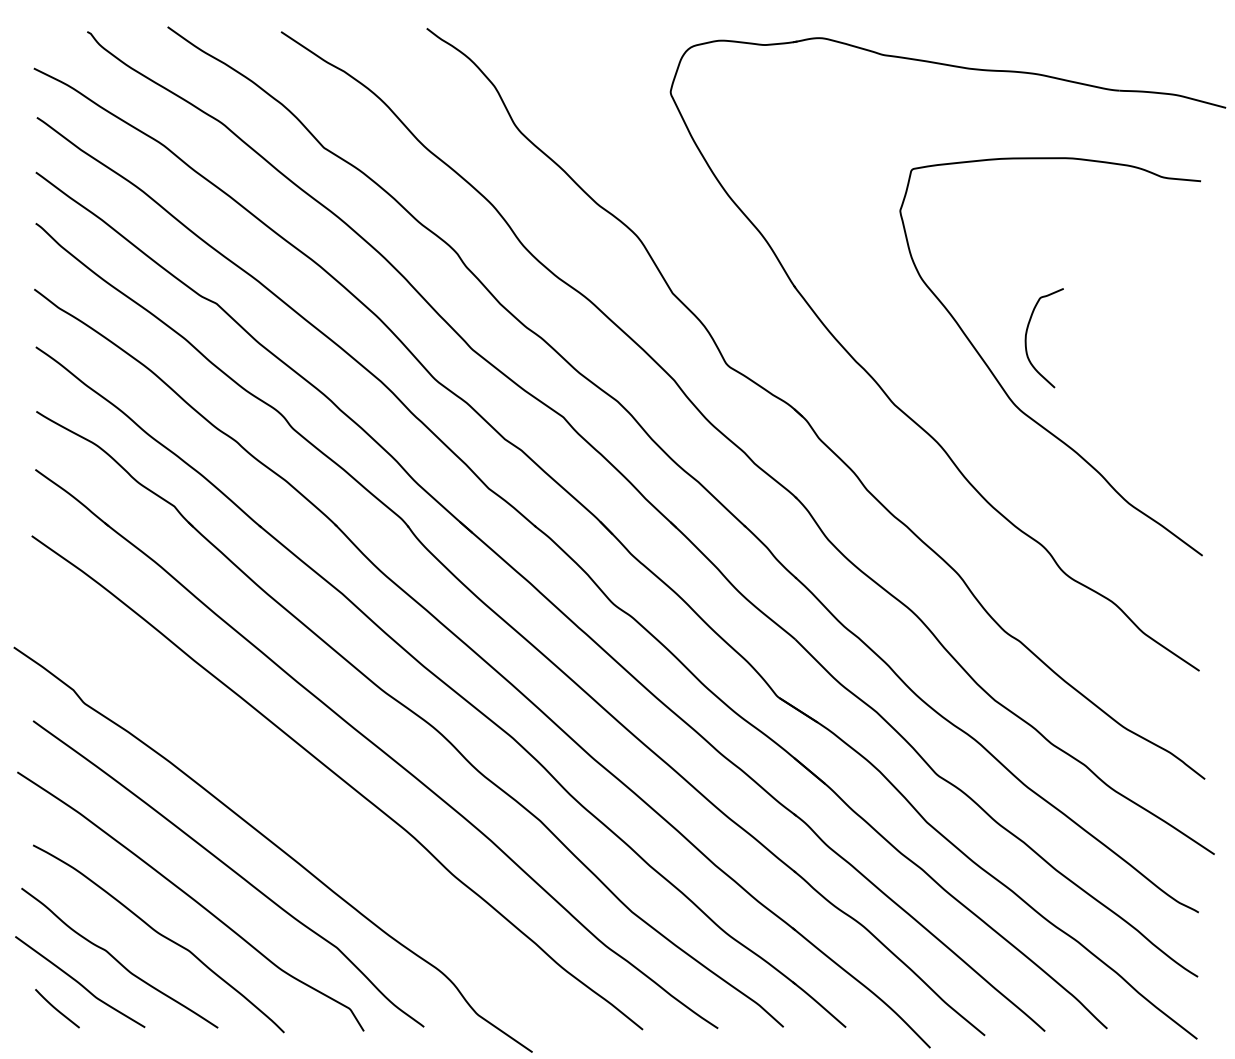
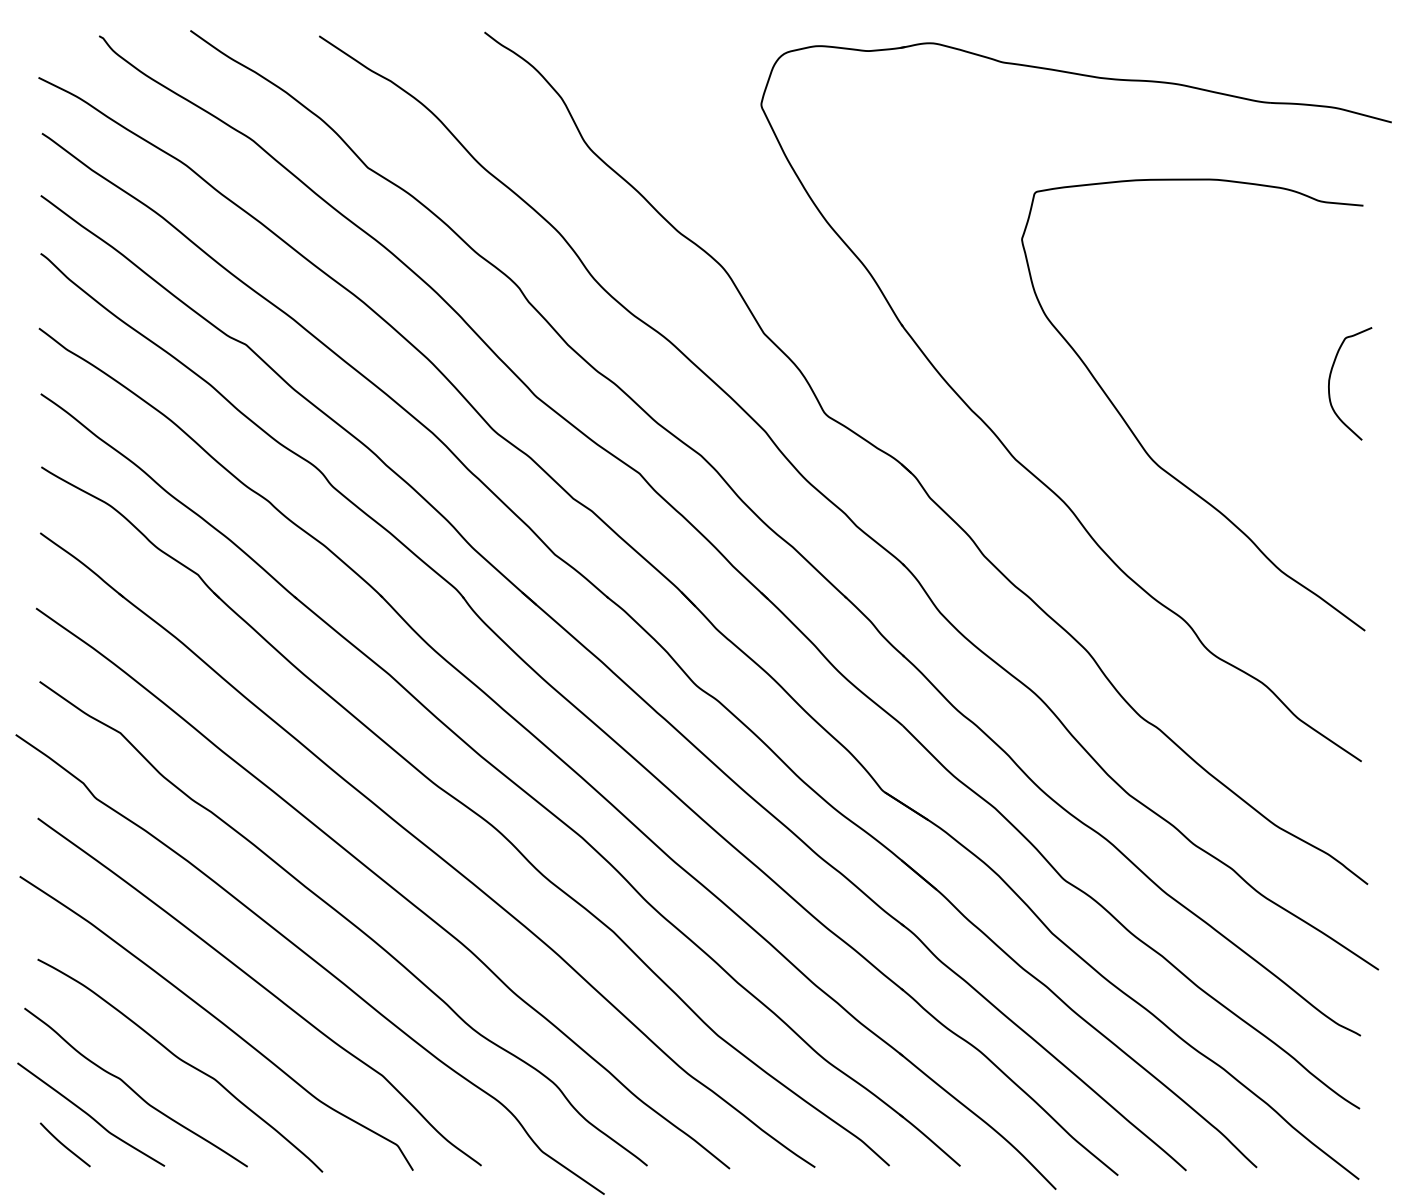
curve: (1027, 333) -> (1330, 378), moved
curve: (304, 810) -> (345, 919), added

